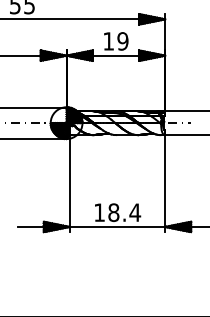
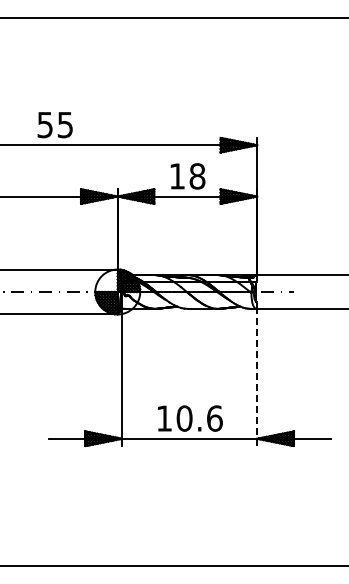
text: (122, 41) -> (197, 176), 19 -> 18
line: (165, 183) -> (257, 377), solid -> dashed
text: (124, 212) -> (199, 418), 18.4 -> 10.6

